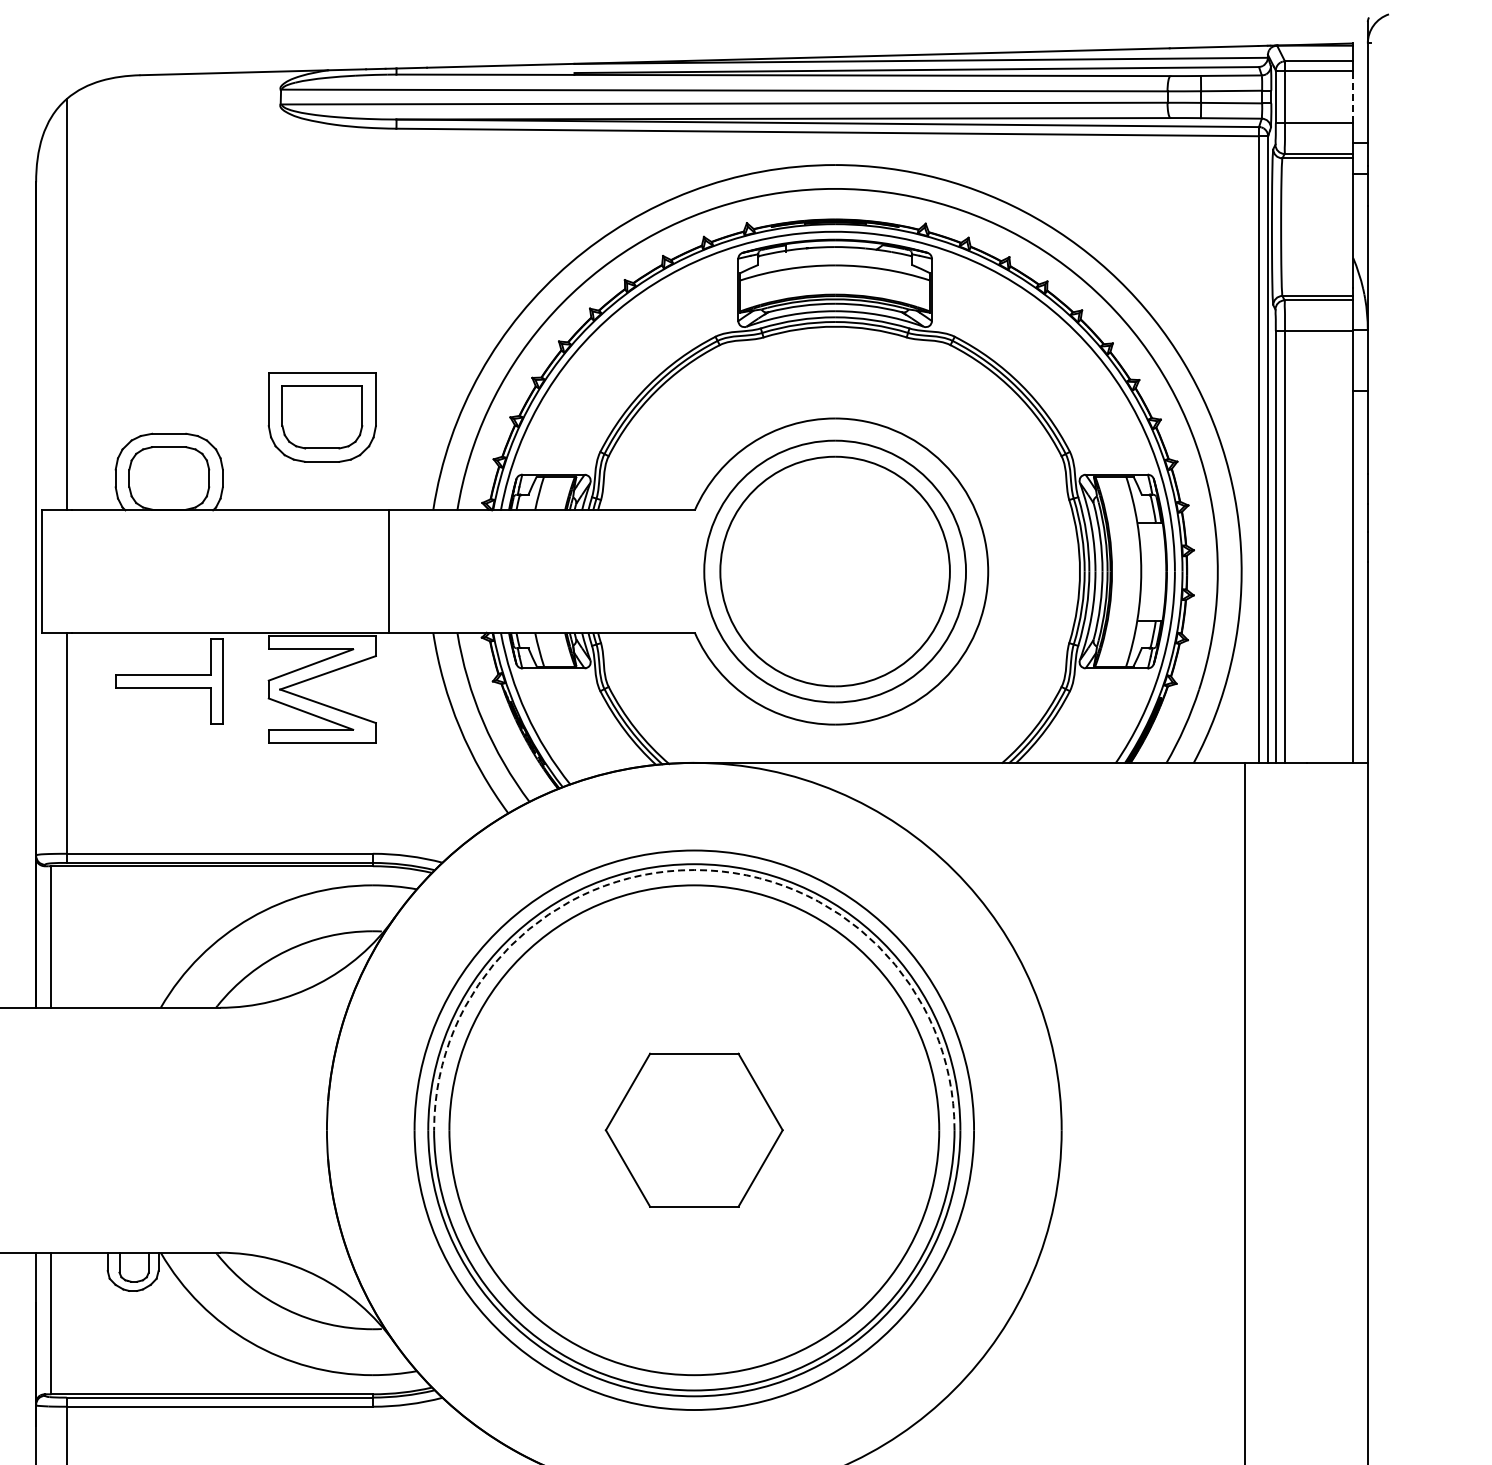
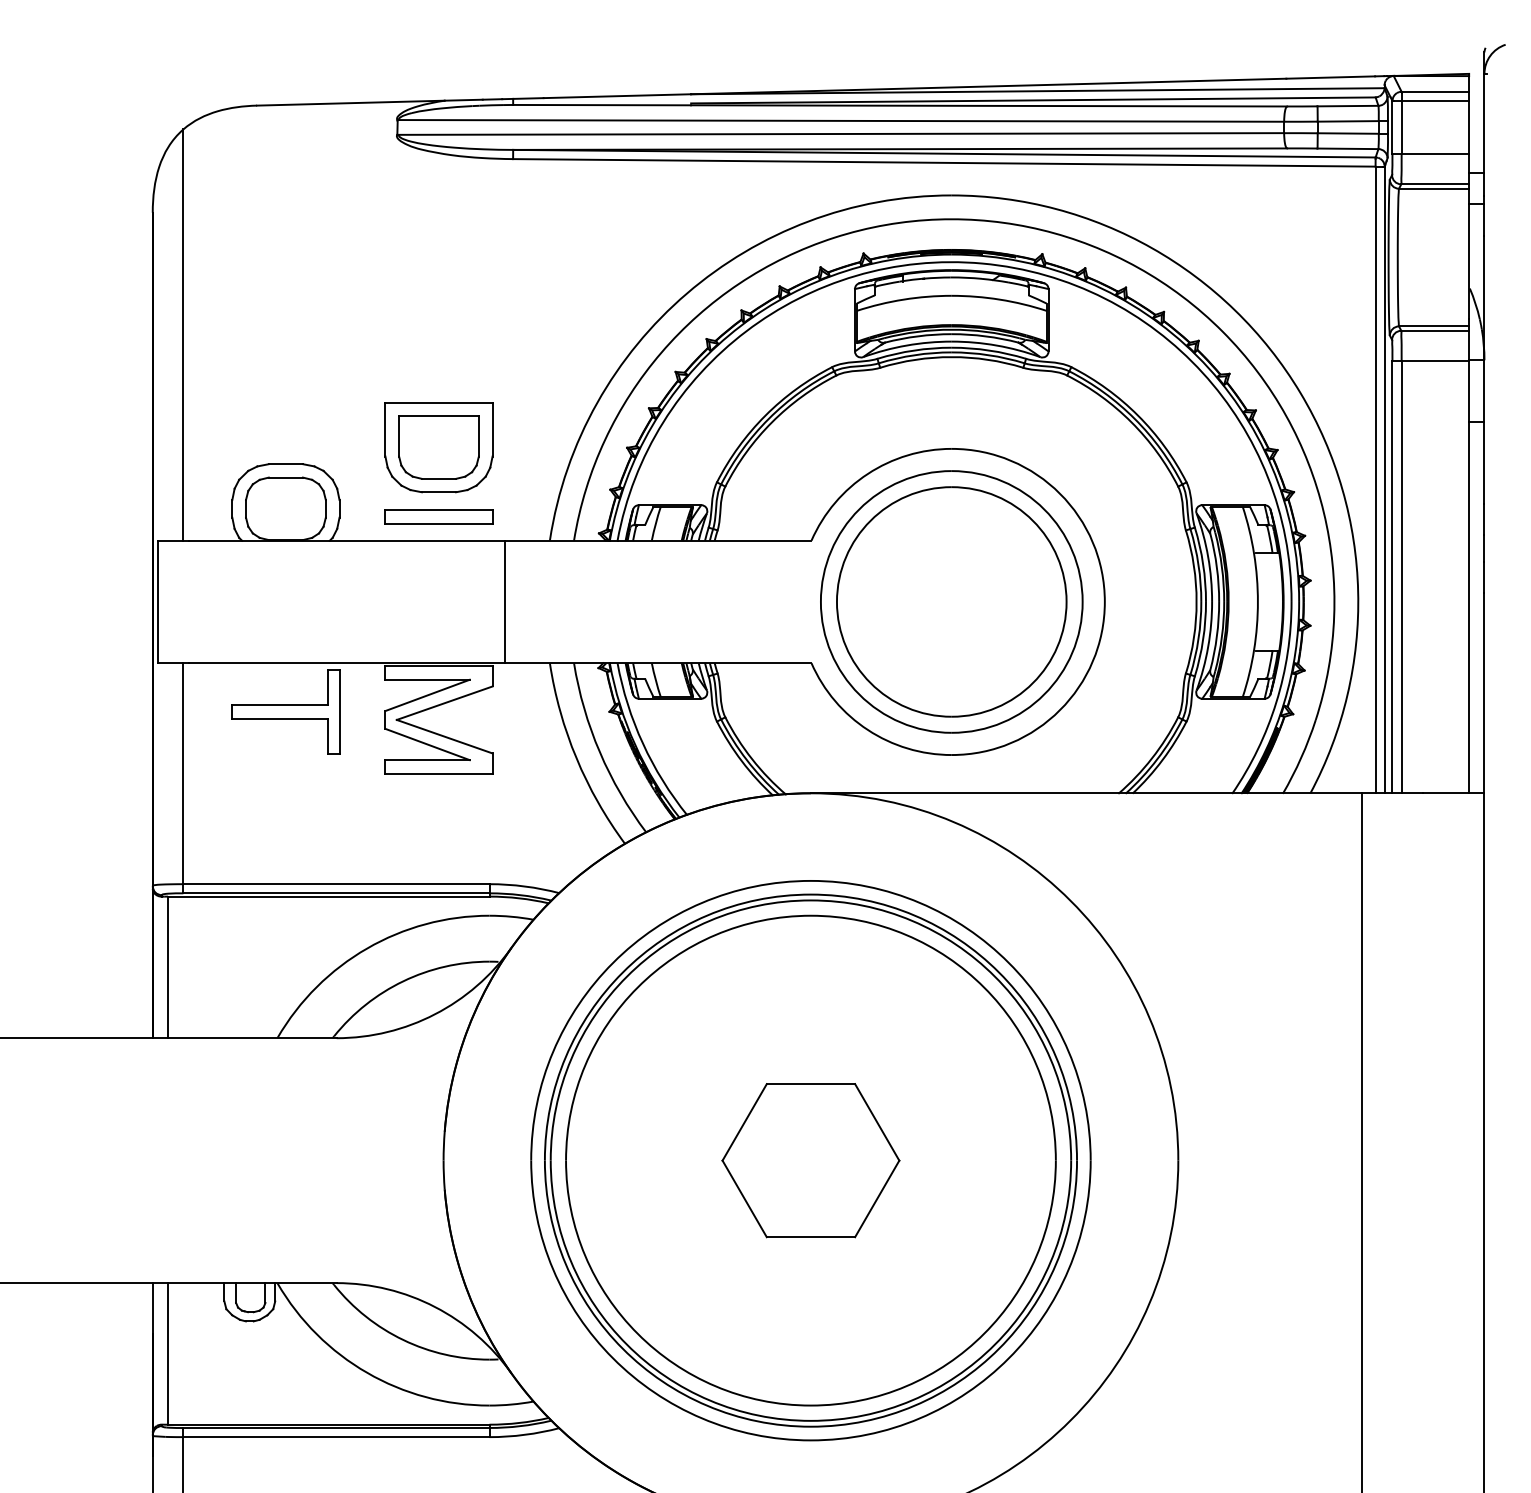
line: (1352, 96) -> (1469, 126), dashed -> solid
part: (321, 486) -> (438, 516), added
arc: (693, 870) -> (810, 900), dashed -> solid

